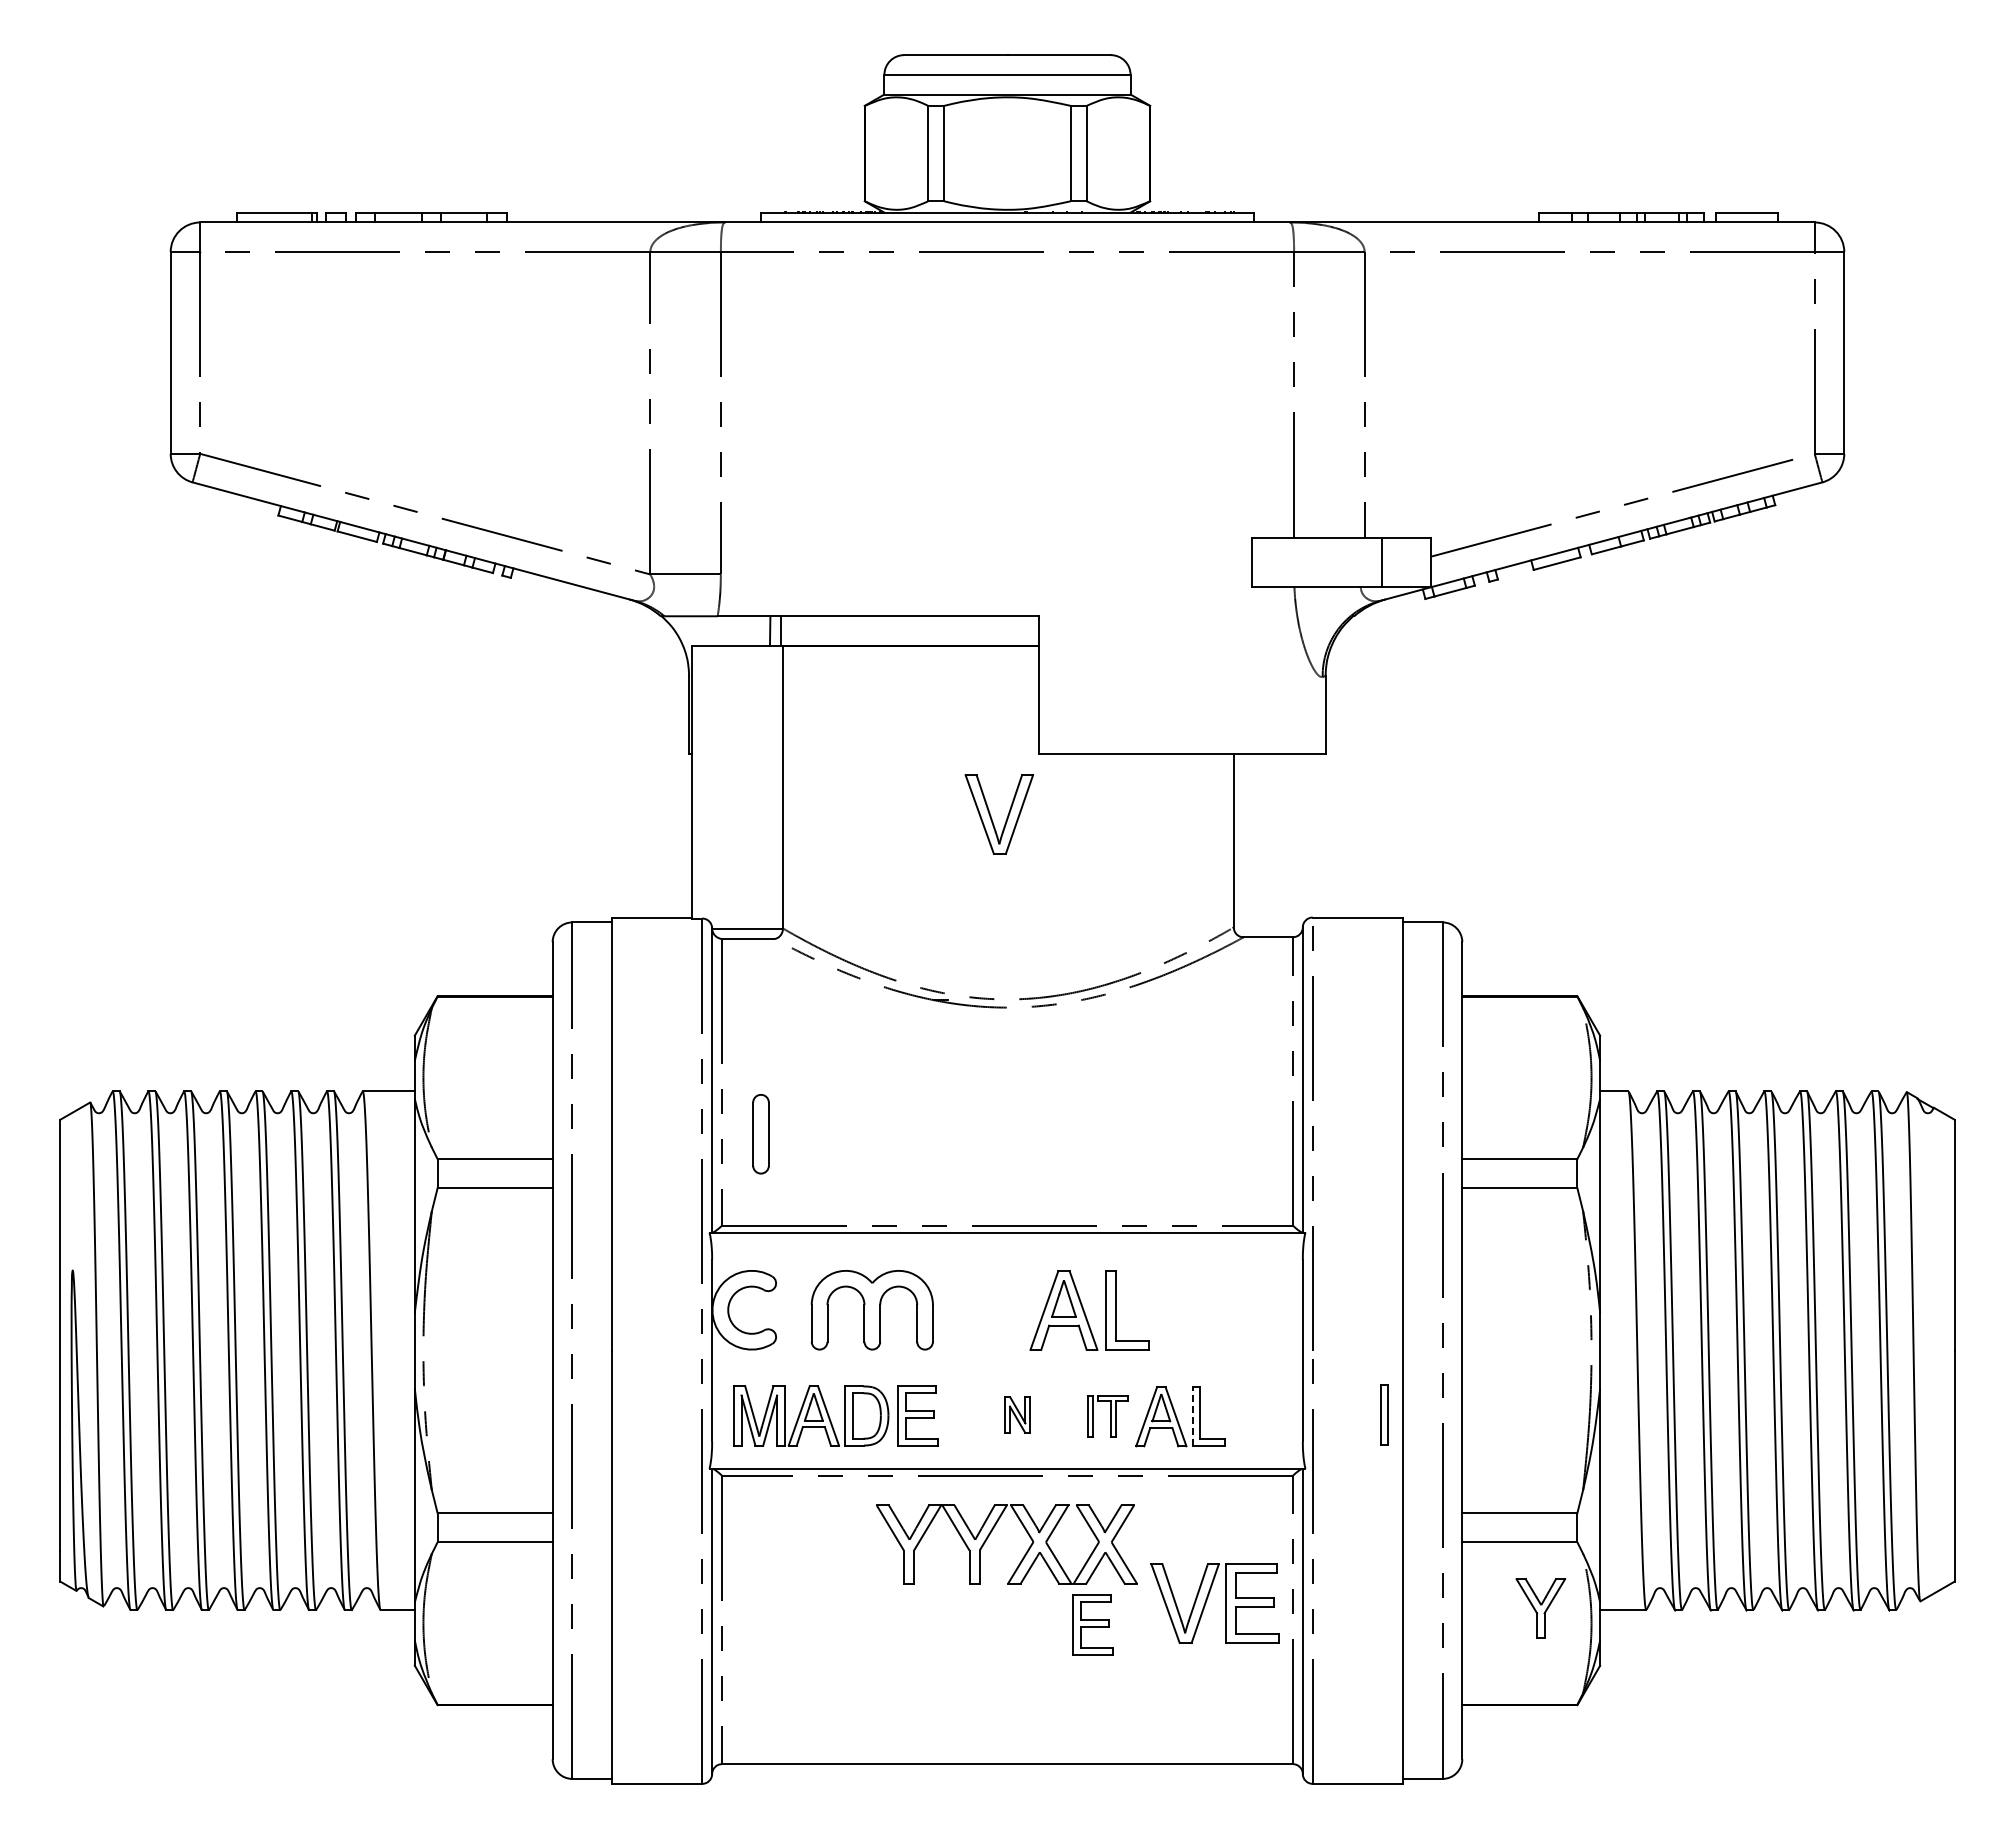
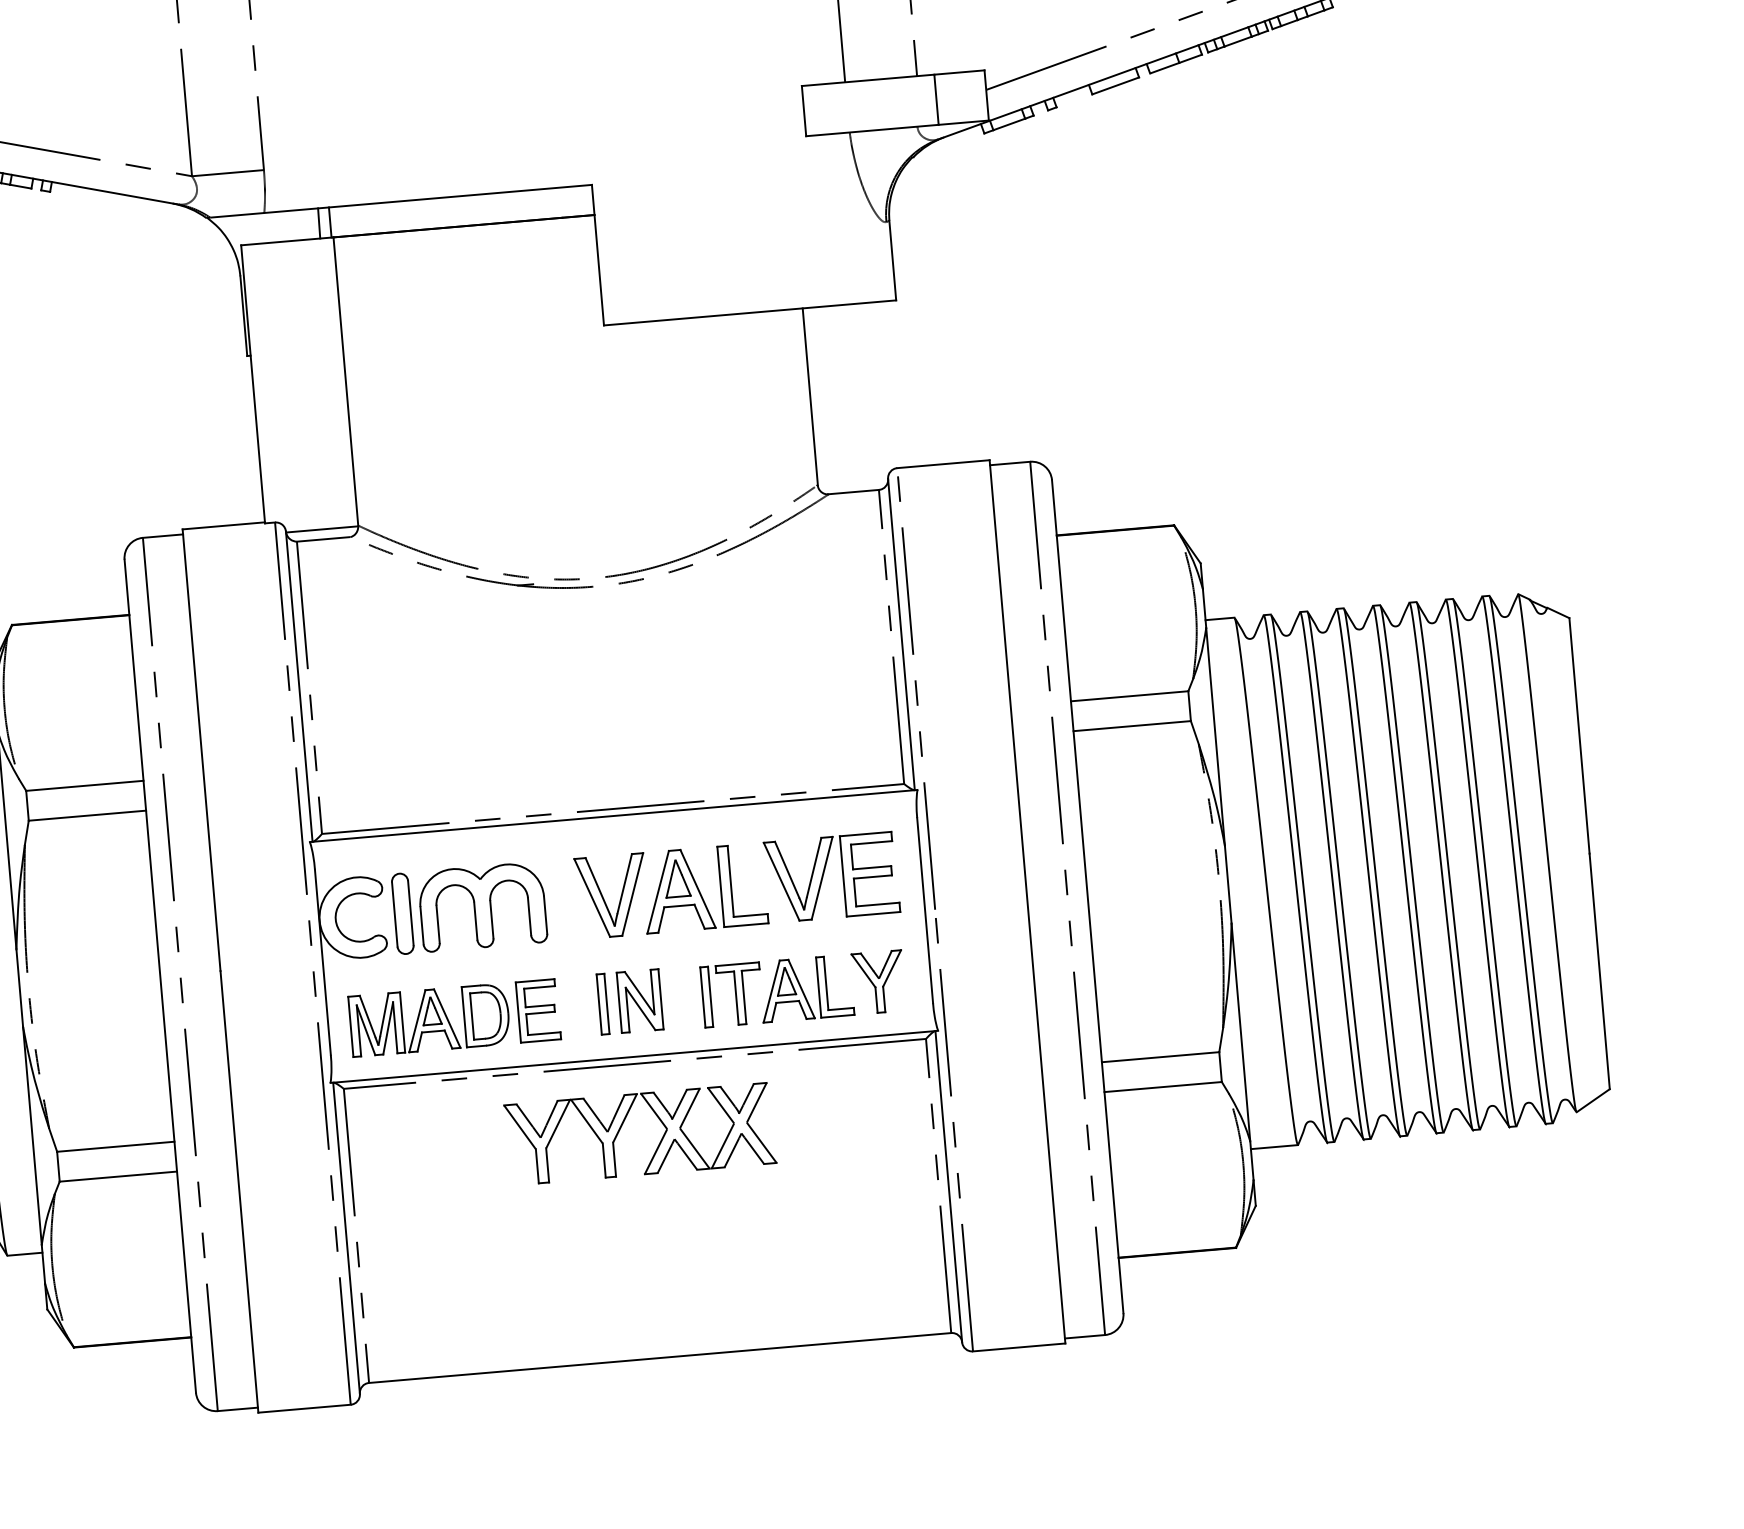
part: (991, 815) -> (604, 897), moved
part: (760, 1134) -> (402, 914), moved
part: (1017, 1414) -> (639, 1000), size x1.67
part: (1384, 1414) -> (603, 1003), moved
part: (1107, 1416) -> (731, 994), size x1.43
line: (1192, 1416) -> (818, 987), dashed -> solid
part: (1207, 1600) -> (824, 874), moved
part: (1540, 1608) -> (878, 982), moved
part: (1092, 1624) -> (734, 1208), removed

